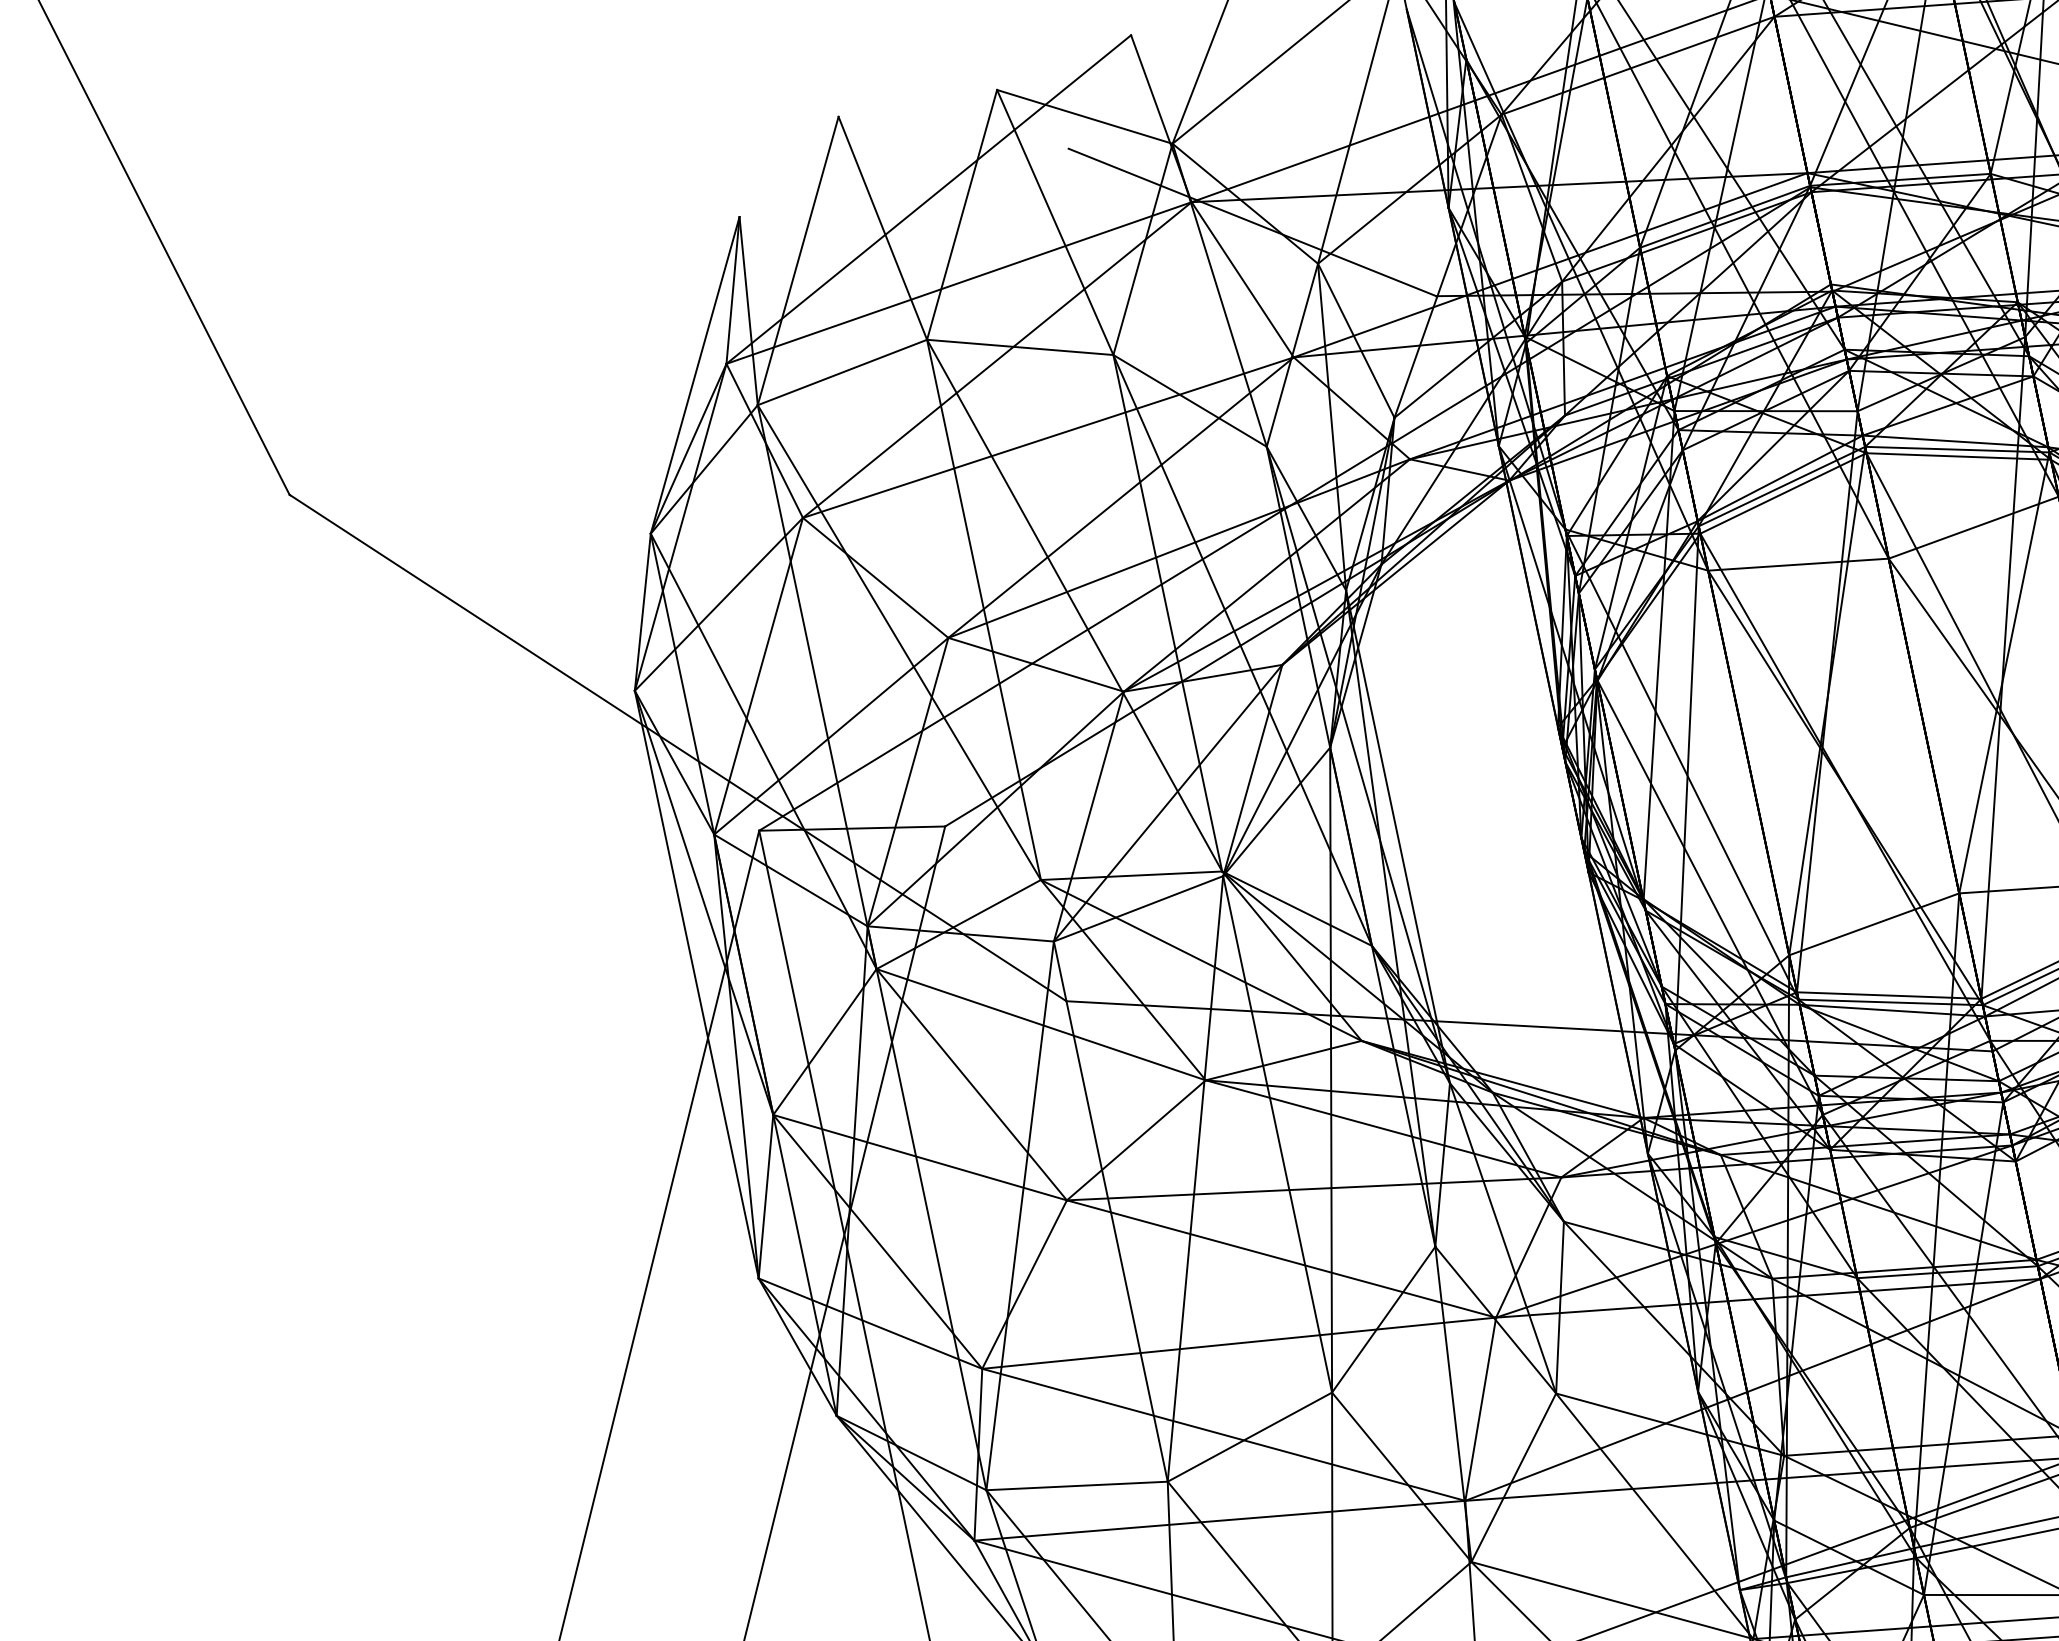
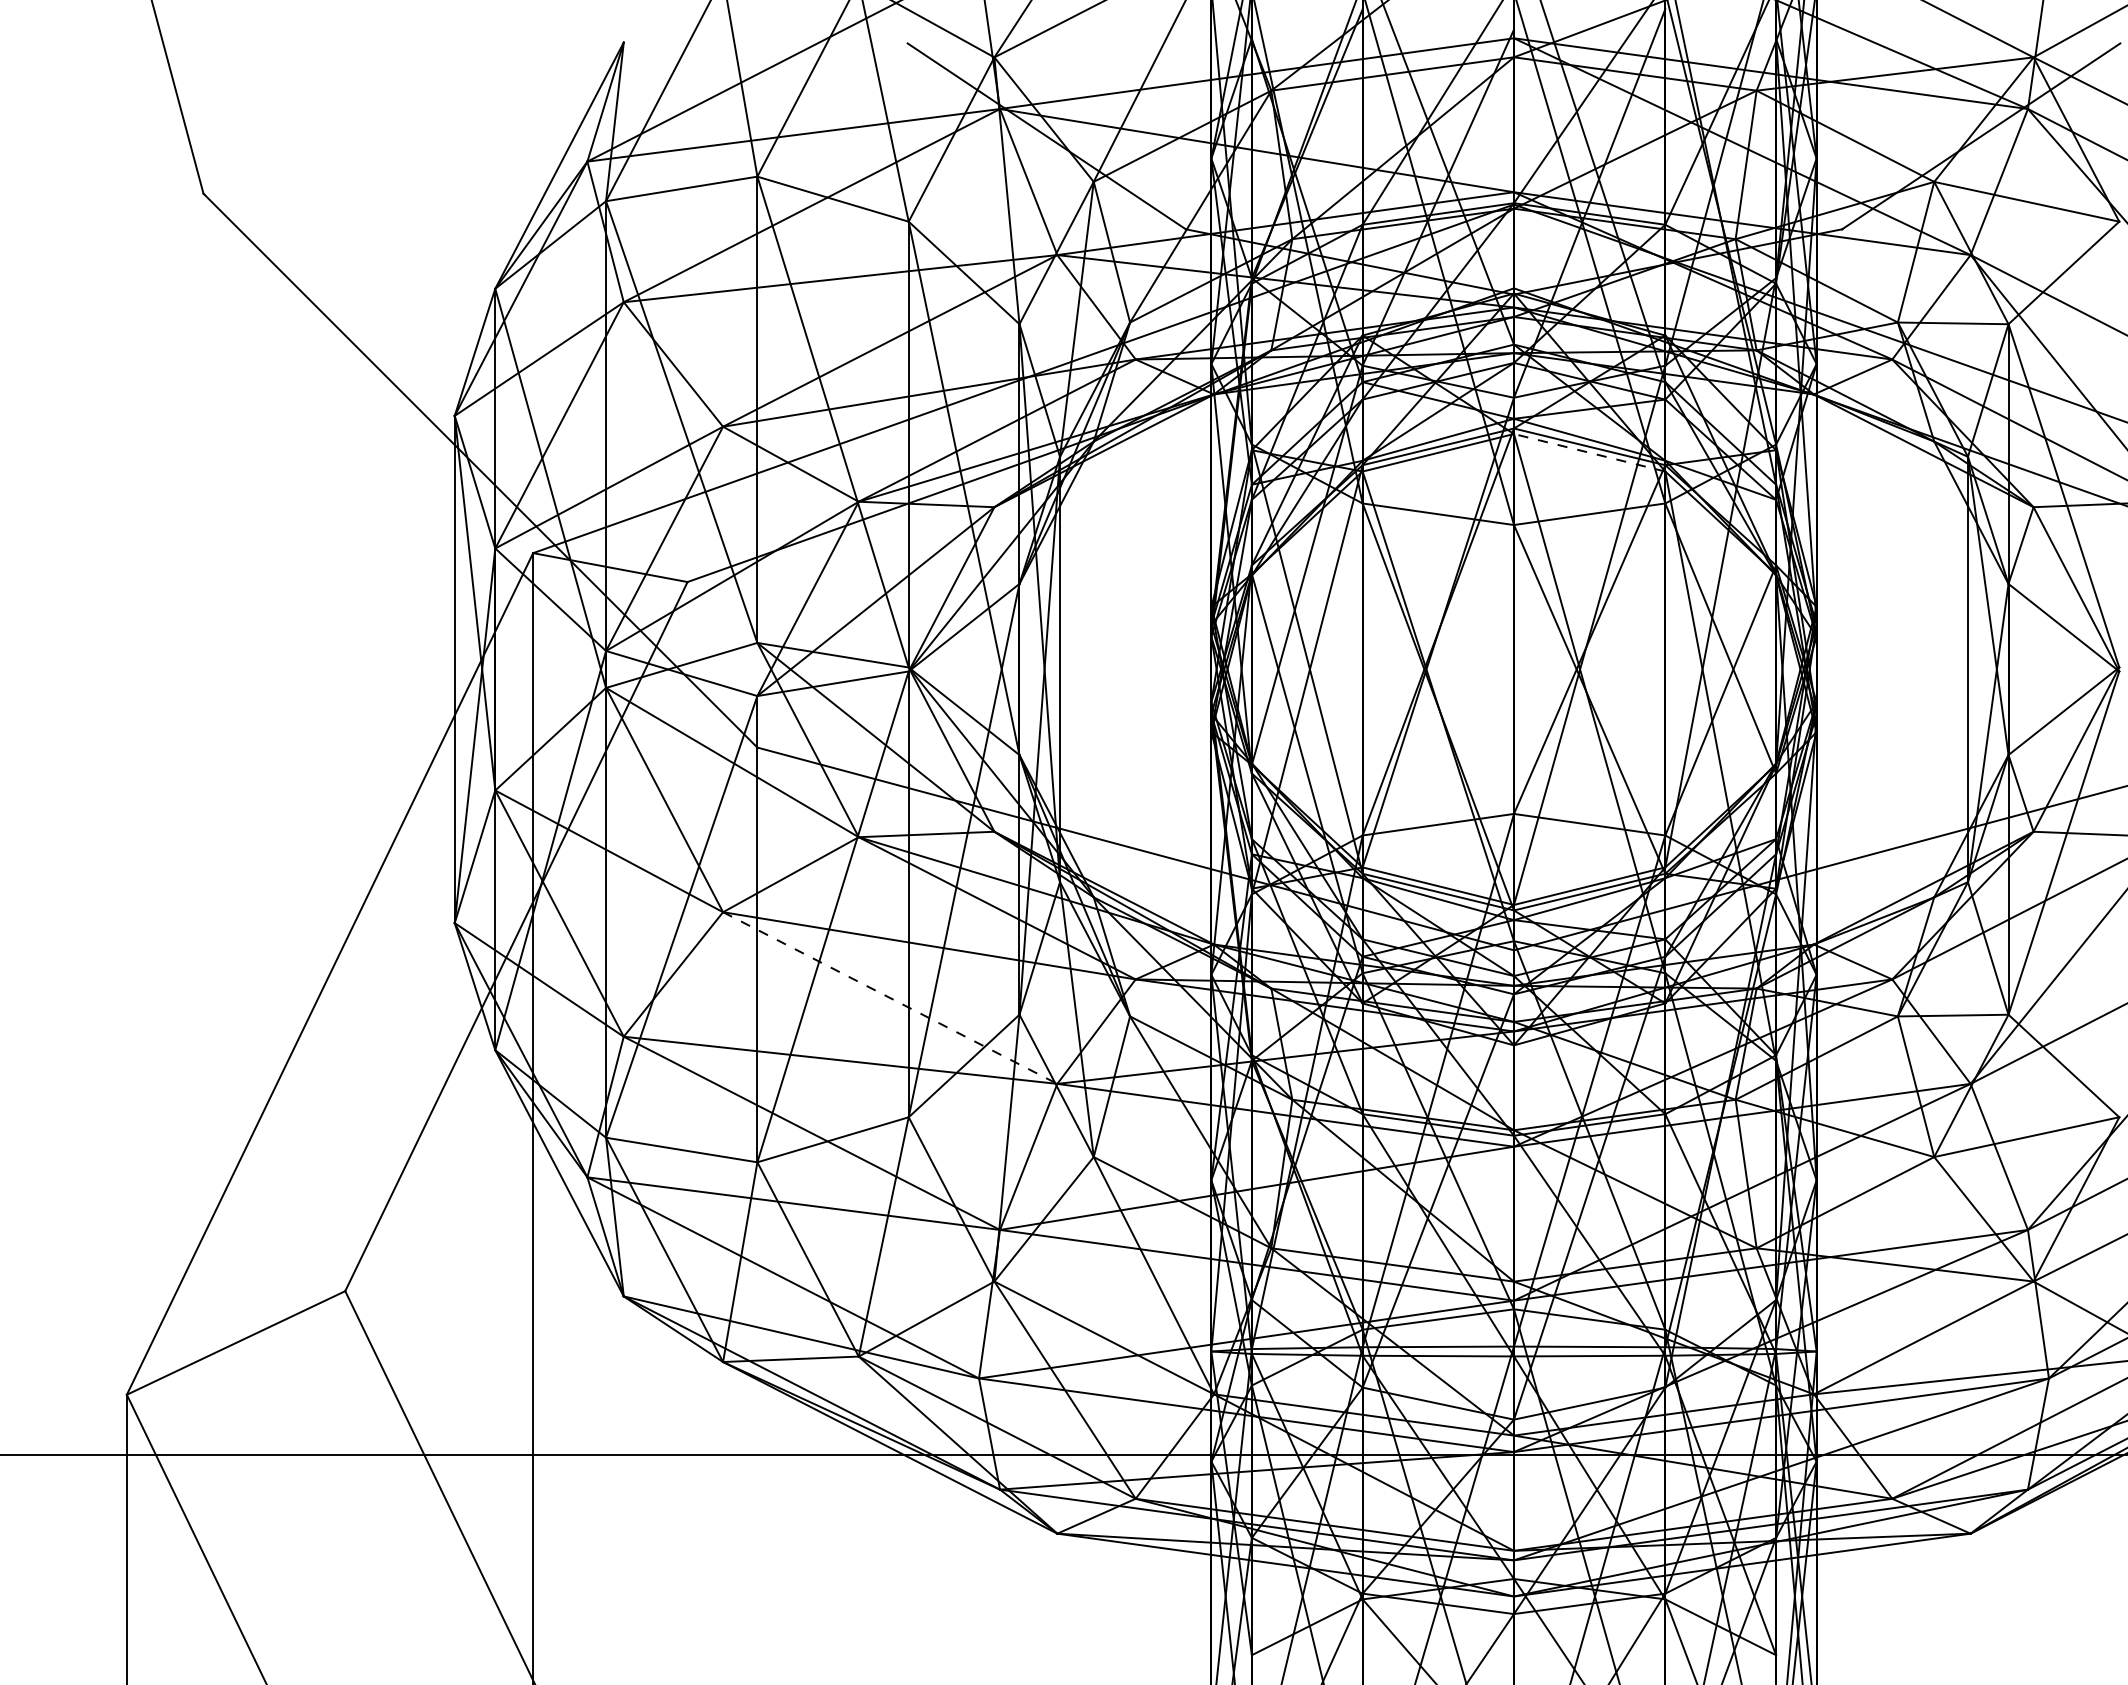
line: (1958, 456) -> (1589, 452), solid -> dashed
line: (1281, 1259) -> (890, 998), solid -> dashed

